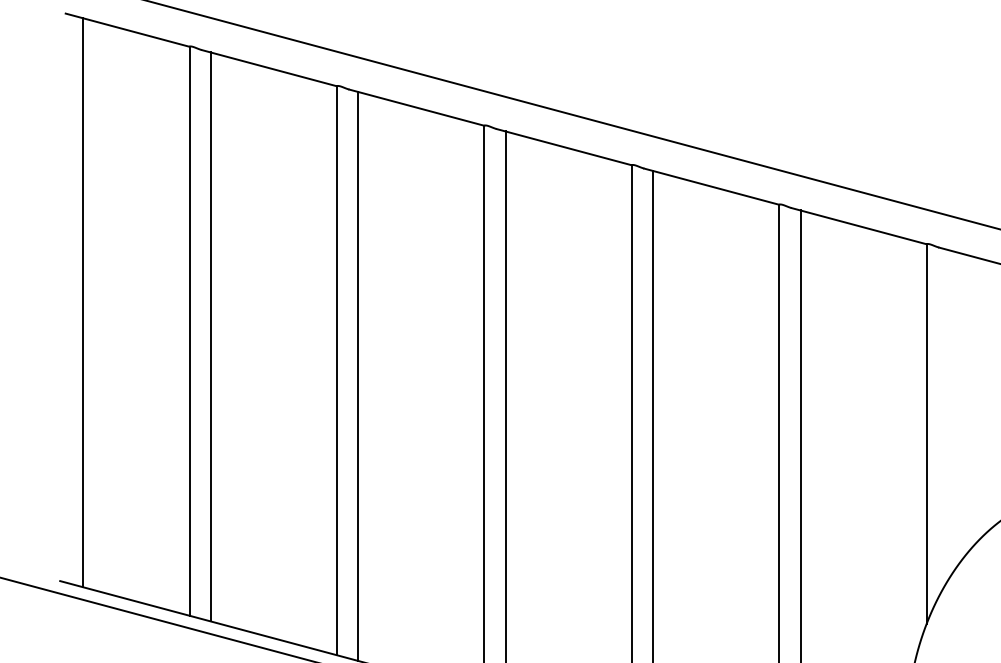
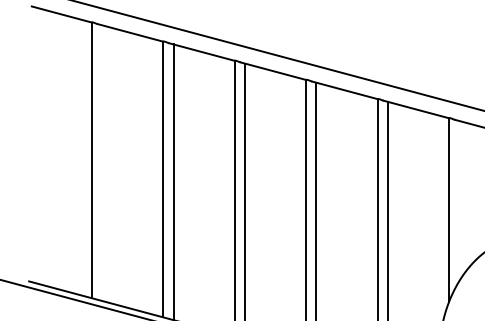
line: (83, 302) -> (40, 146), removed
line: (211, 335) -> (102, 162), removed

